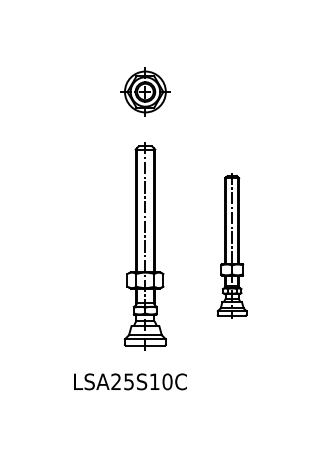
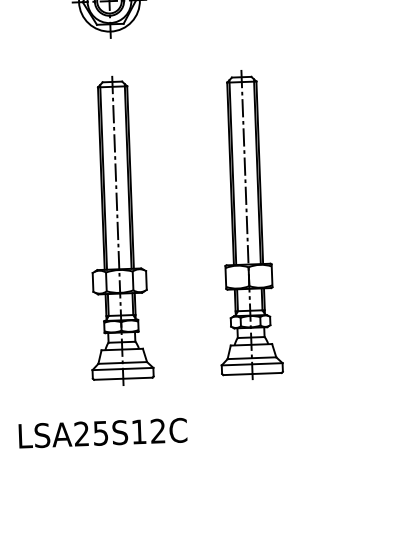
part: (231, 245) -> (245, 224), size x1.43
text: (167, 381) -> (158, 430), LSA25S10C -> LSA25S12C

